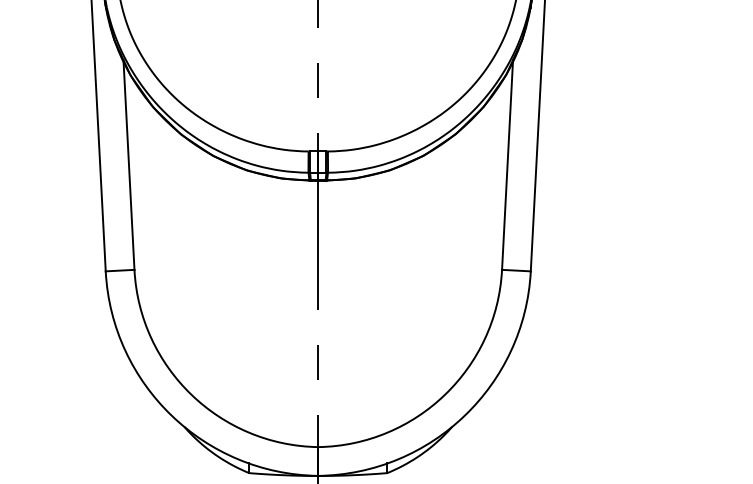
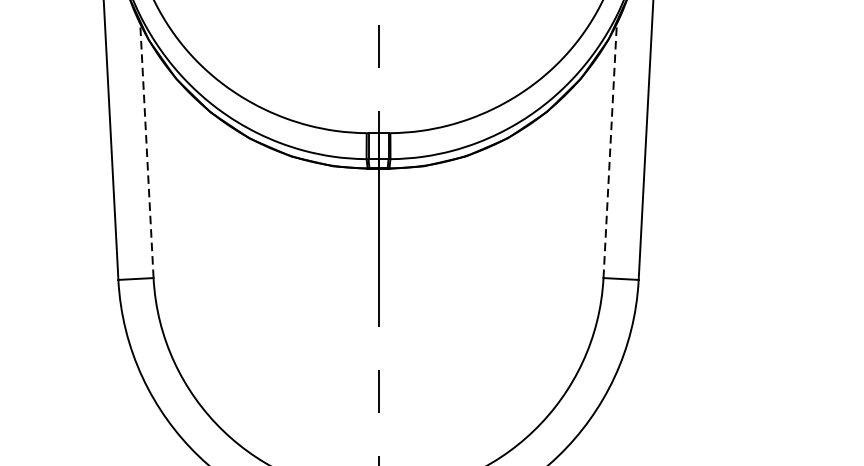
line: (128, 164) -> (146, 149), solid -> dashed
line: (507, 164) -> (610, 149), solid -> dashed

